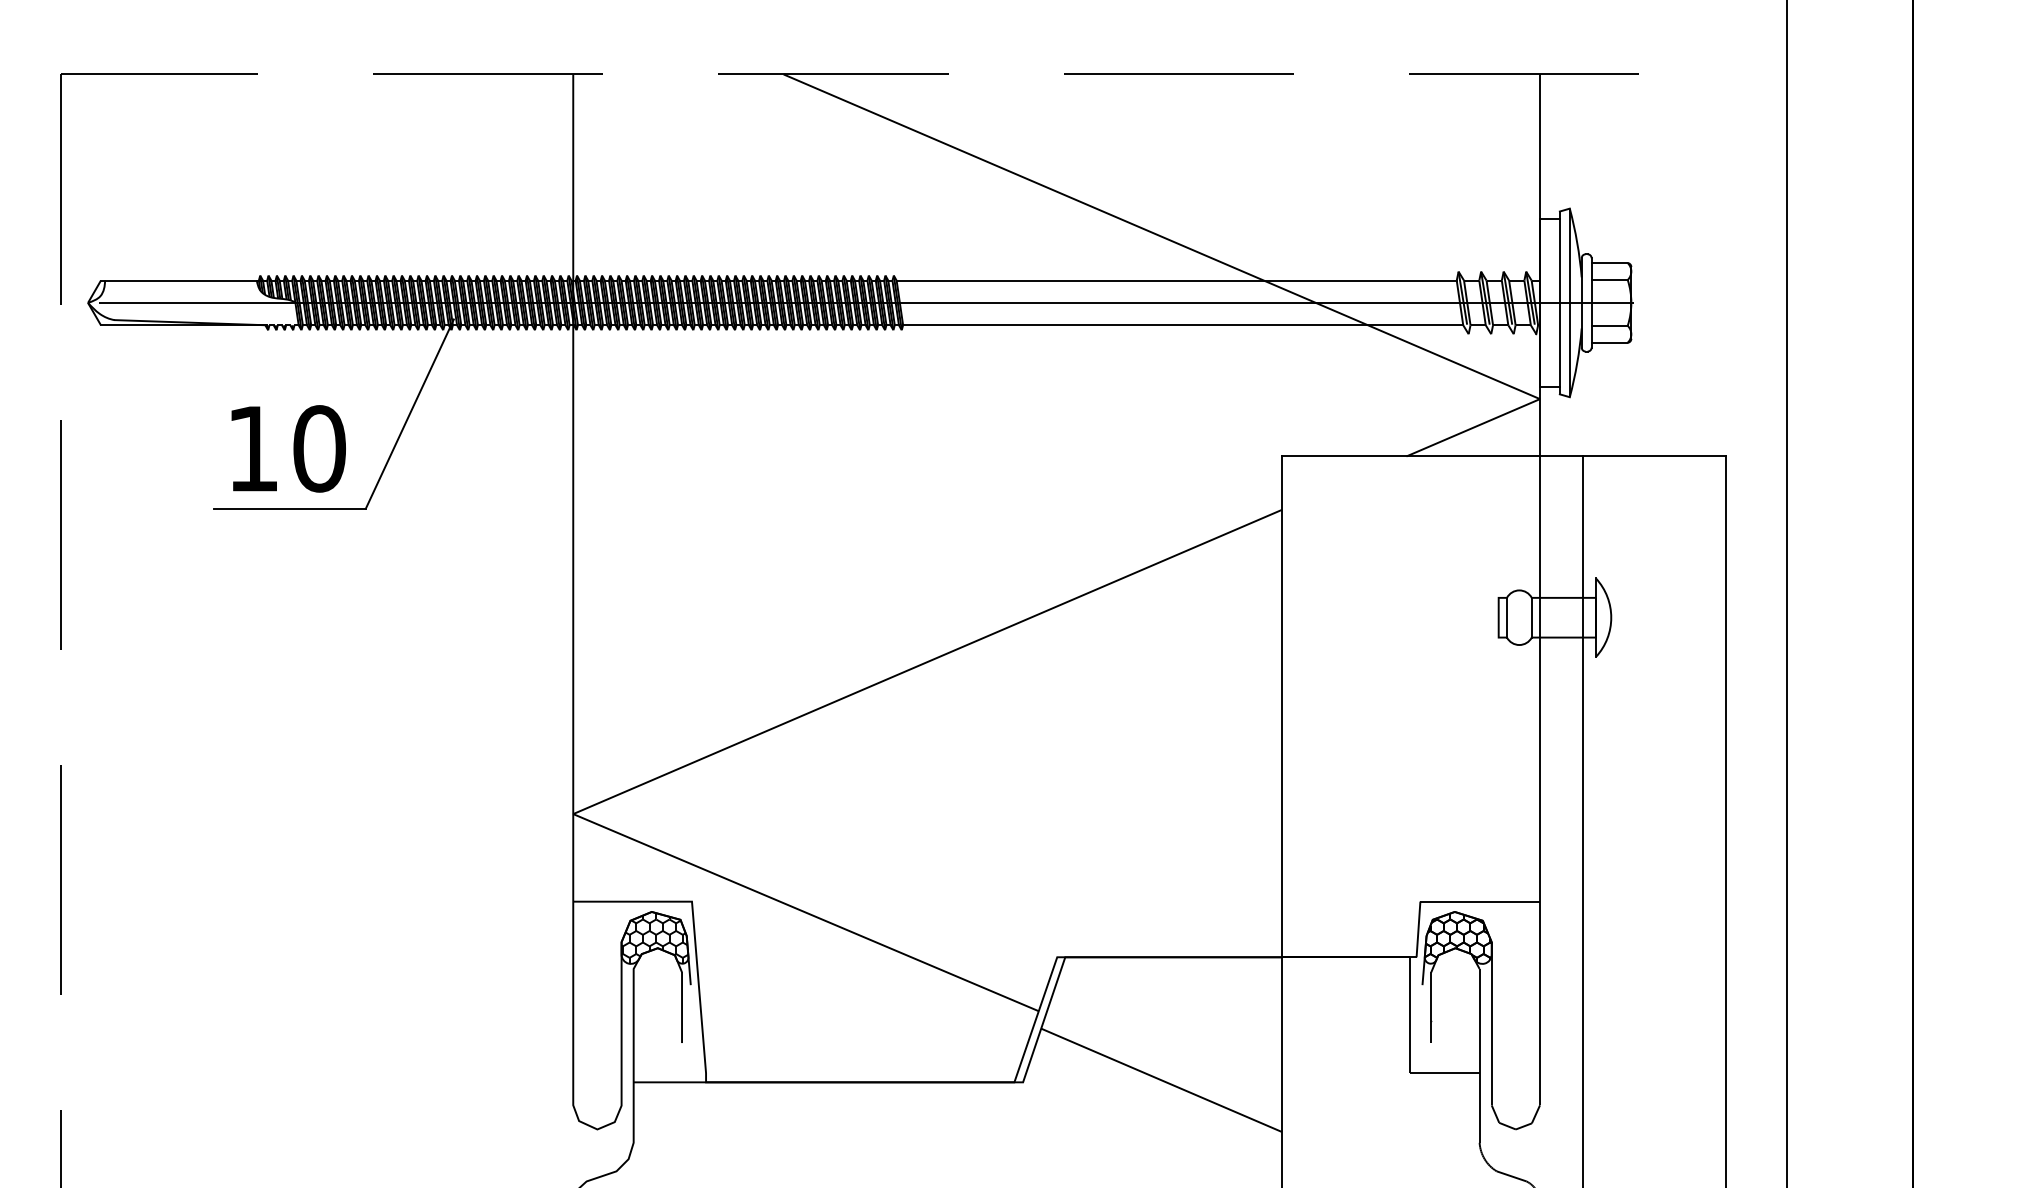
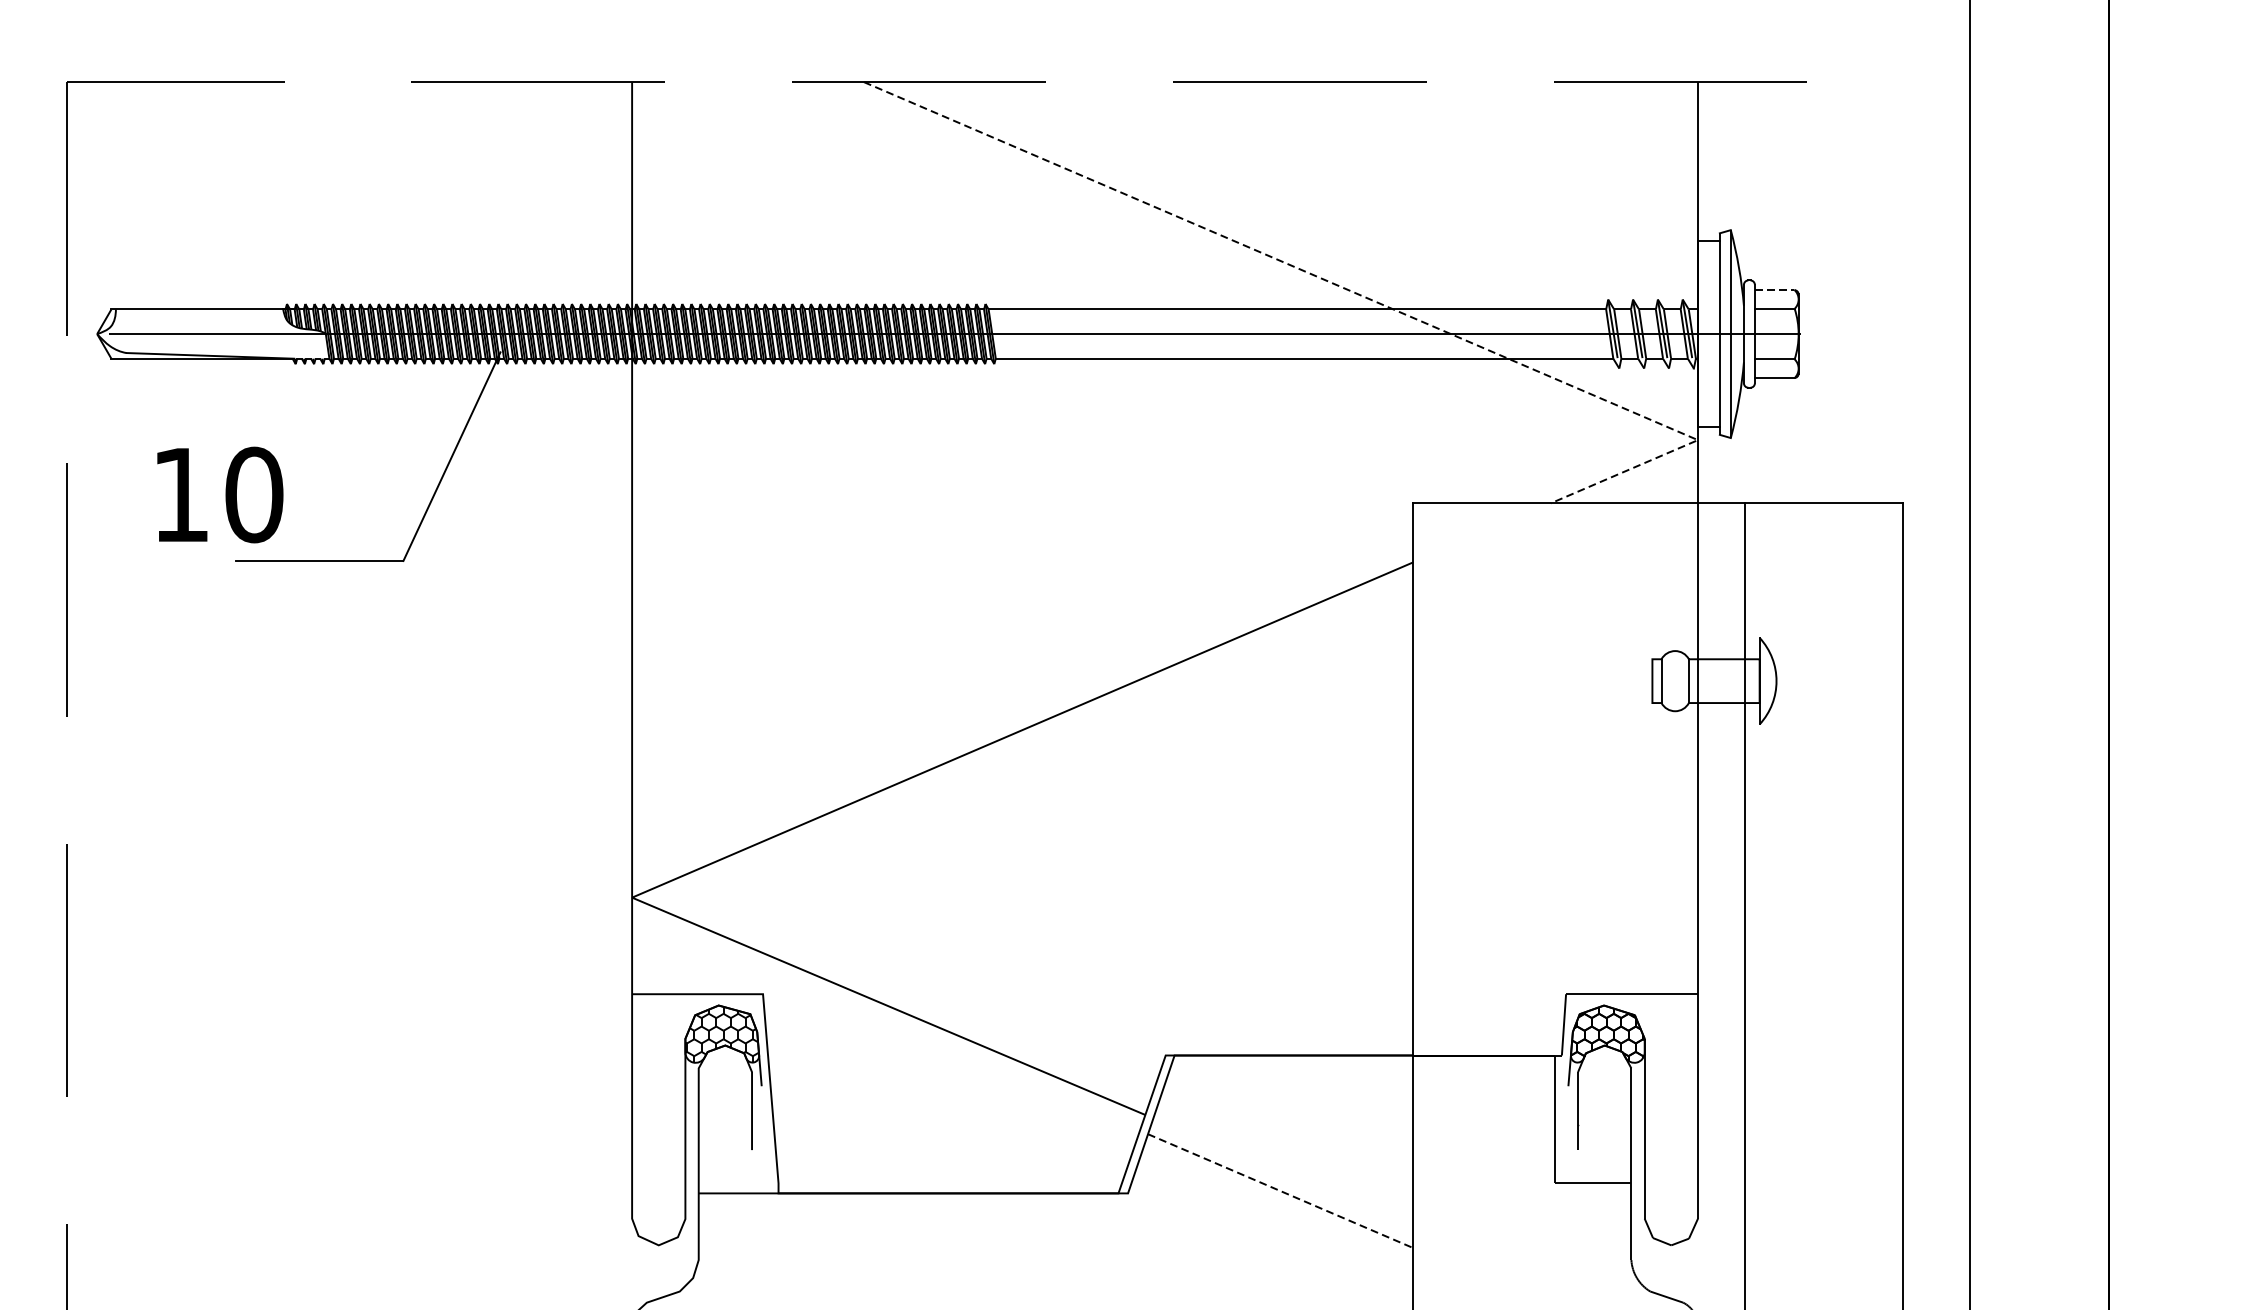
line: (1609, 263) -> (1774, 290), solid -> dashed
line: (1229, 265) -> (1355, 292), solid -> dashed
text: (288, 448) -> (220, 494), moved
line: (1161, 1080) -> (1280, 1191), solid -> dashed

